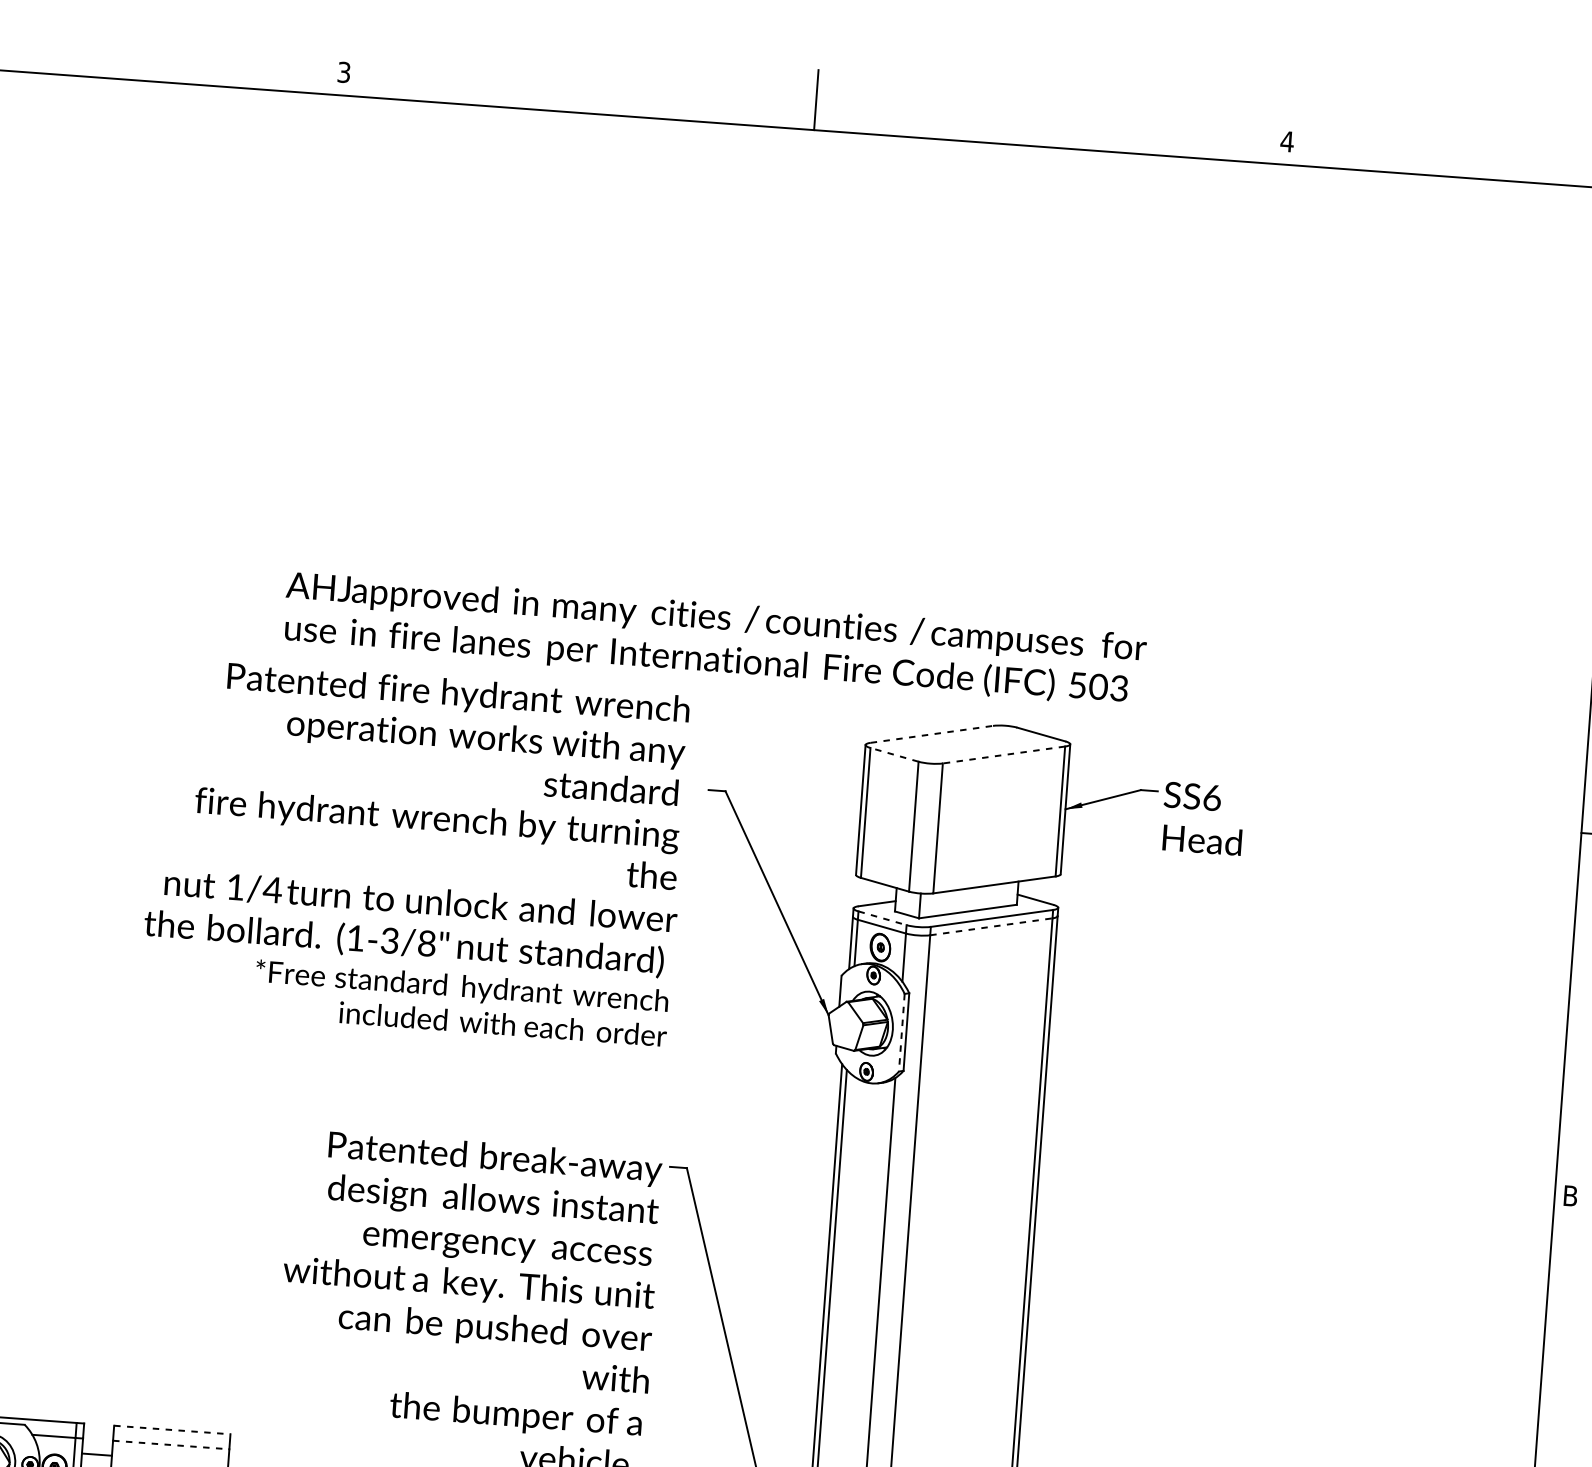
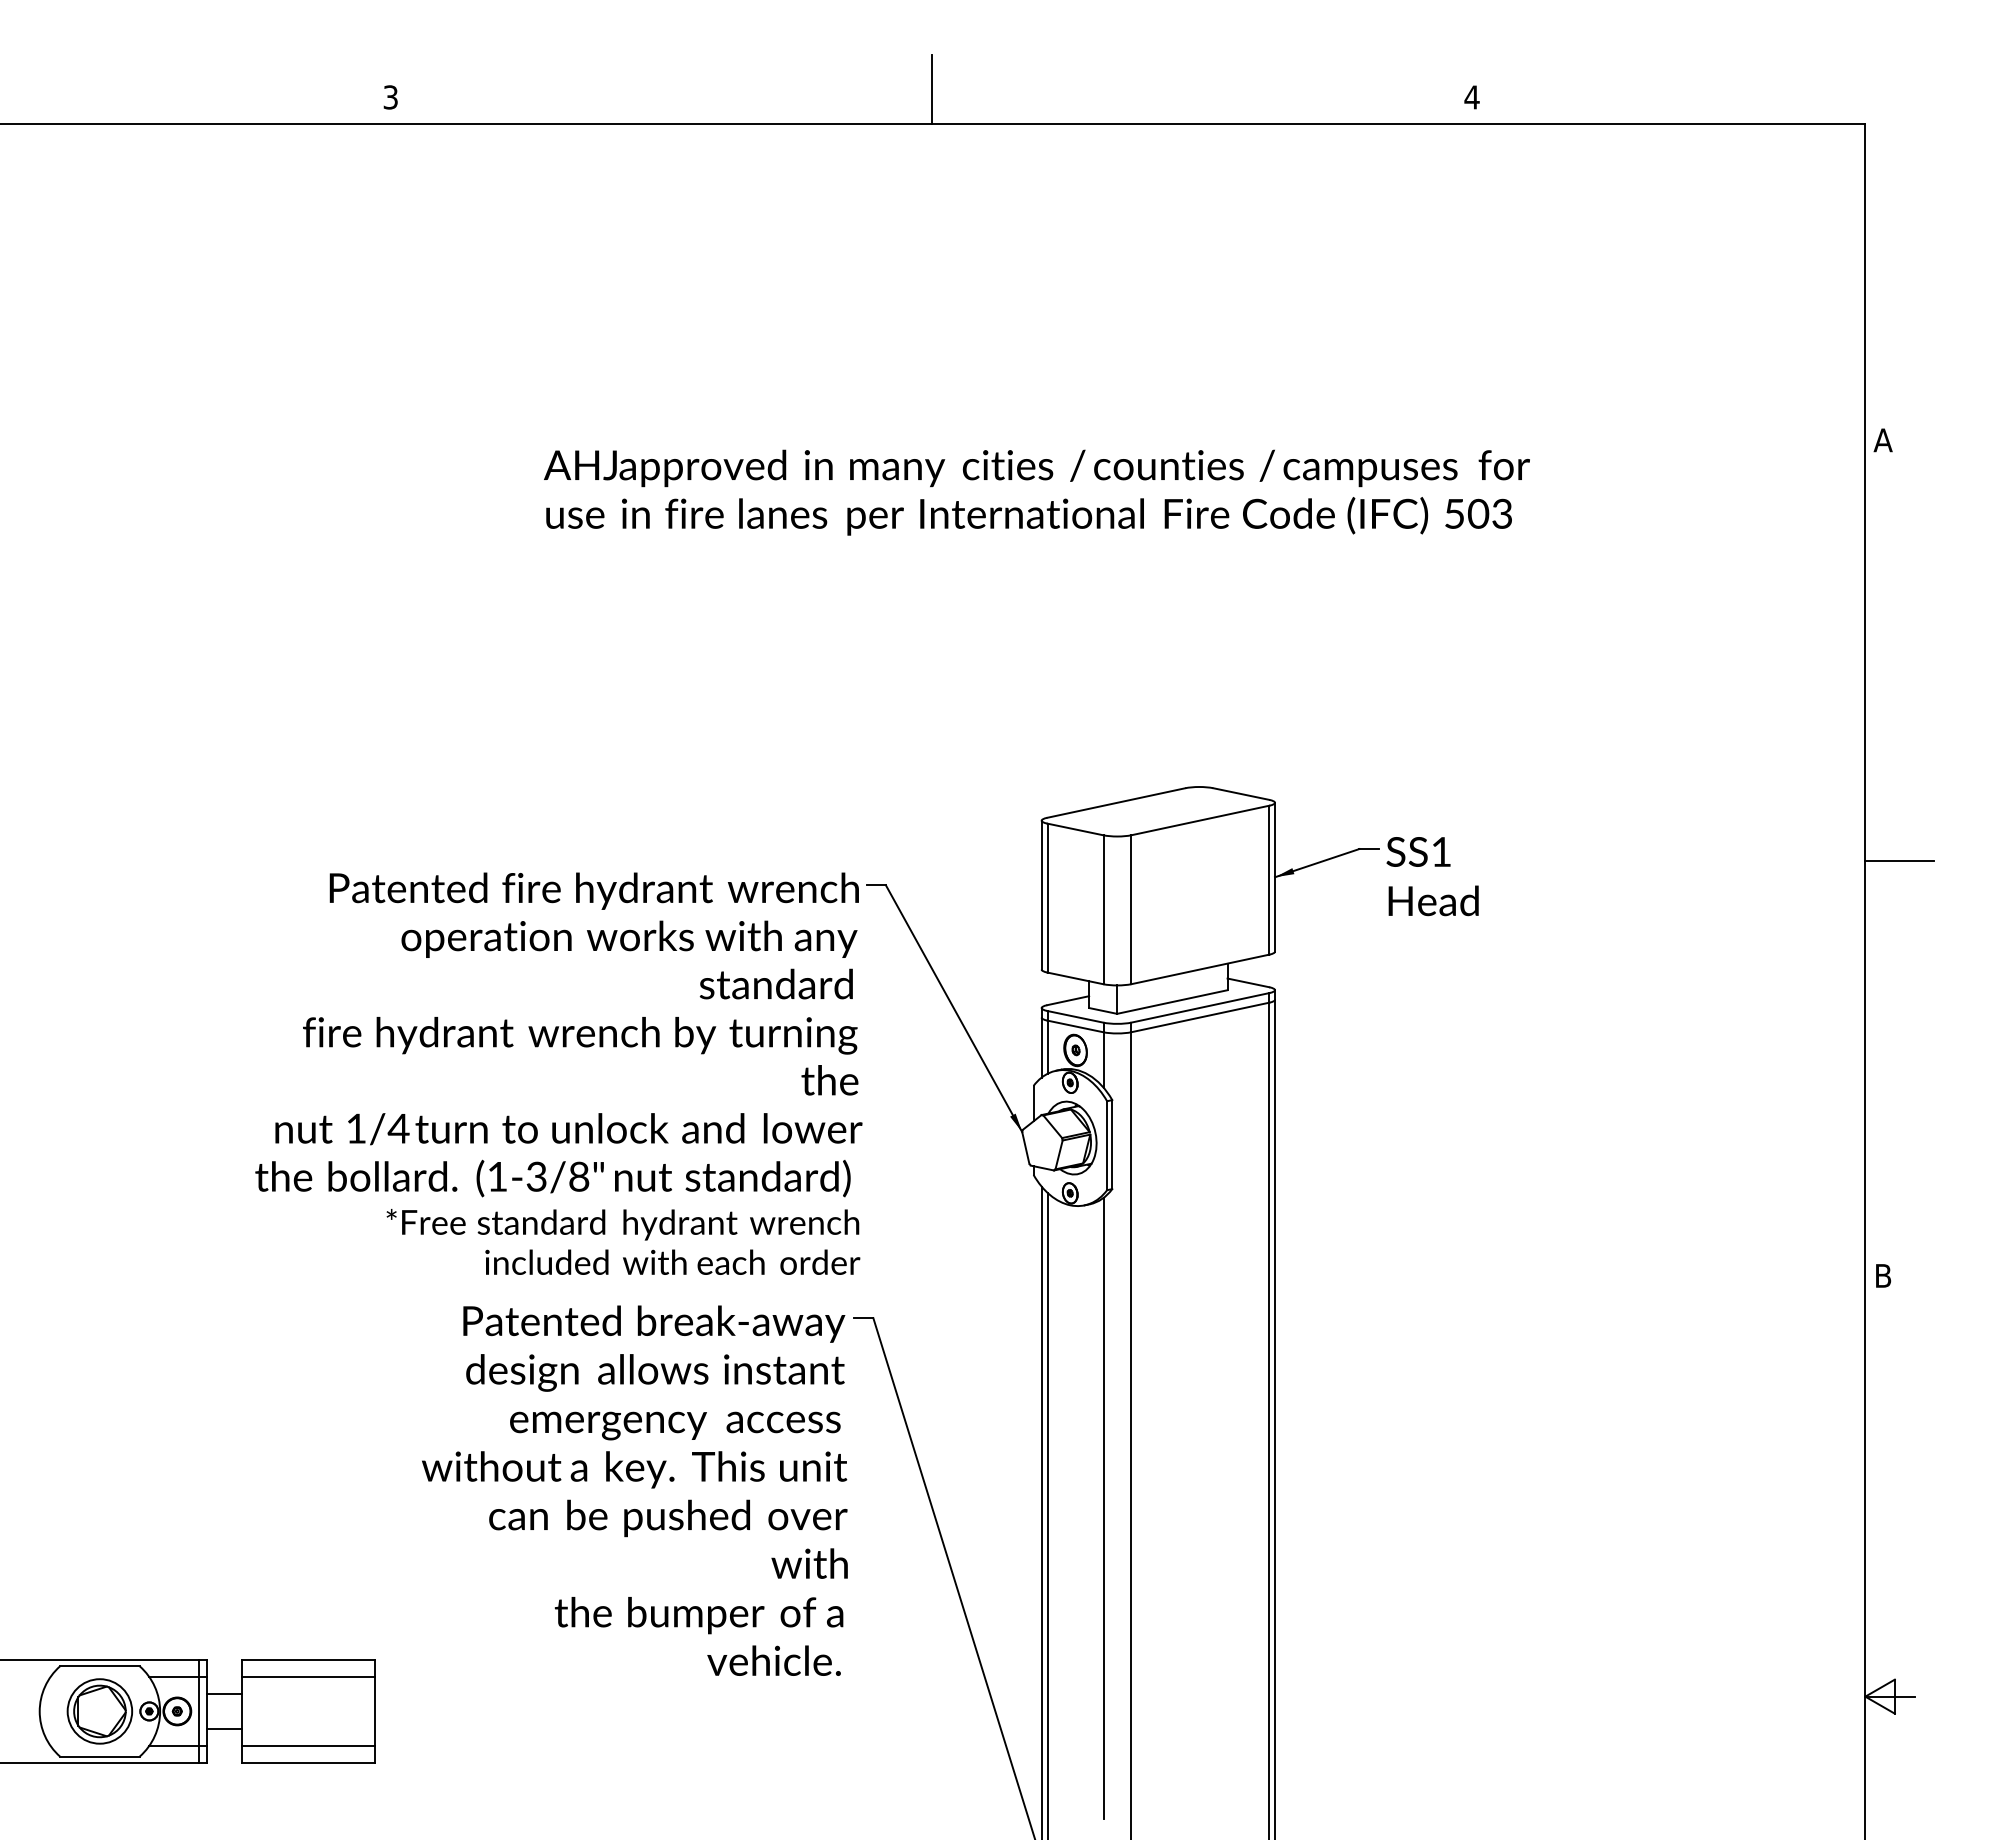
text: (714, 639) -> (1036, 492), moved
line: (931, 734) -> (1116, 803), dashed -> solid
line: (894, 754) -> (1075, 829), dashed -> solid
line: (1004, 755) -> (1200, 820), dashed -> solid
text: (1212, 797) -> (1441, 851), SS6 -> SS1
text: (415, 852) -> (558, 1073), moved
line: (882, 917) -> (1075, 1016), dashed -> solid
line: (991, 926) -> (1200, 1017), dashed -> solid
line: (902, 1033) -> (1107, 1146), dashed -> solid
line: (172, 1429) -> (308, 1659), dashed -> solid
line: (171, 1445) -> (308, 1677), dashed -> solid

